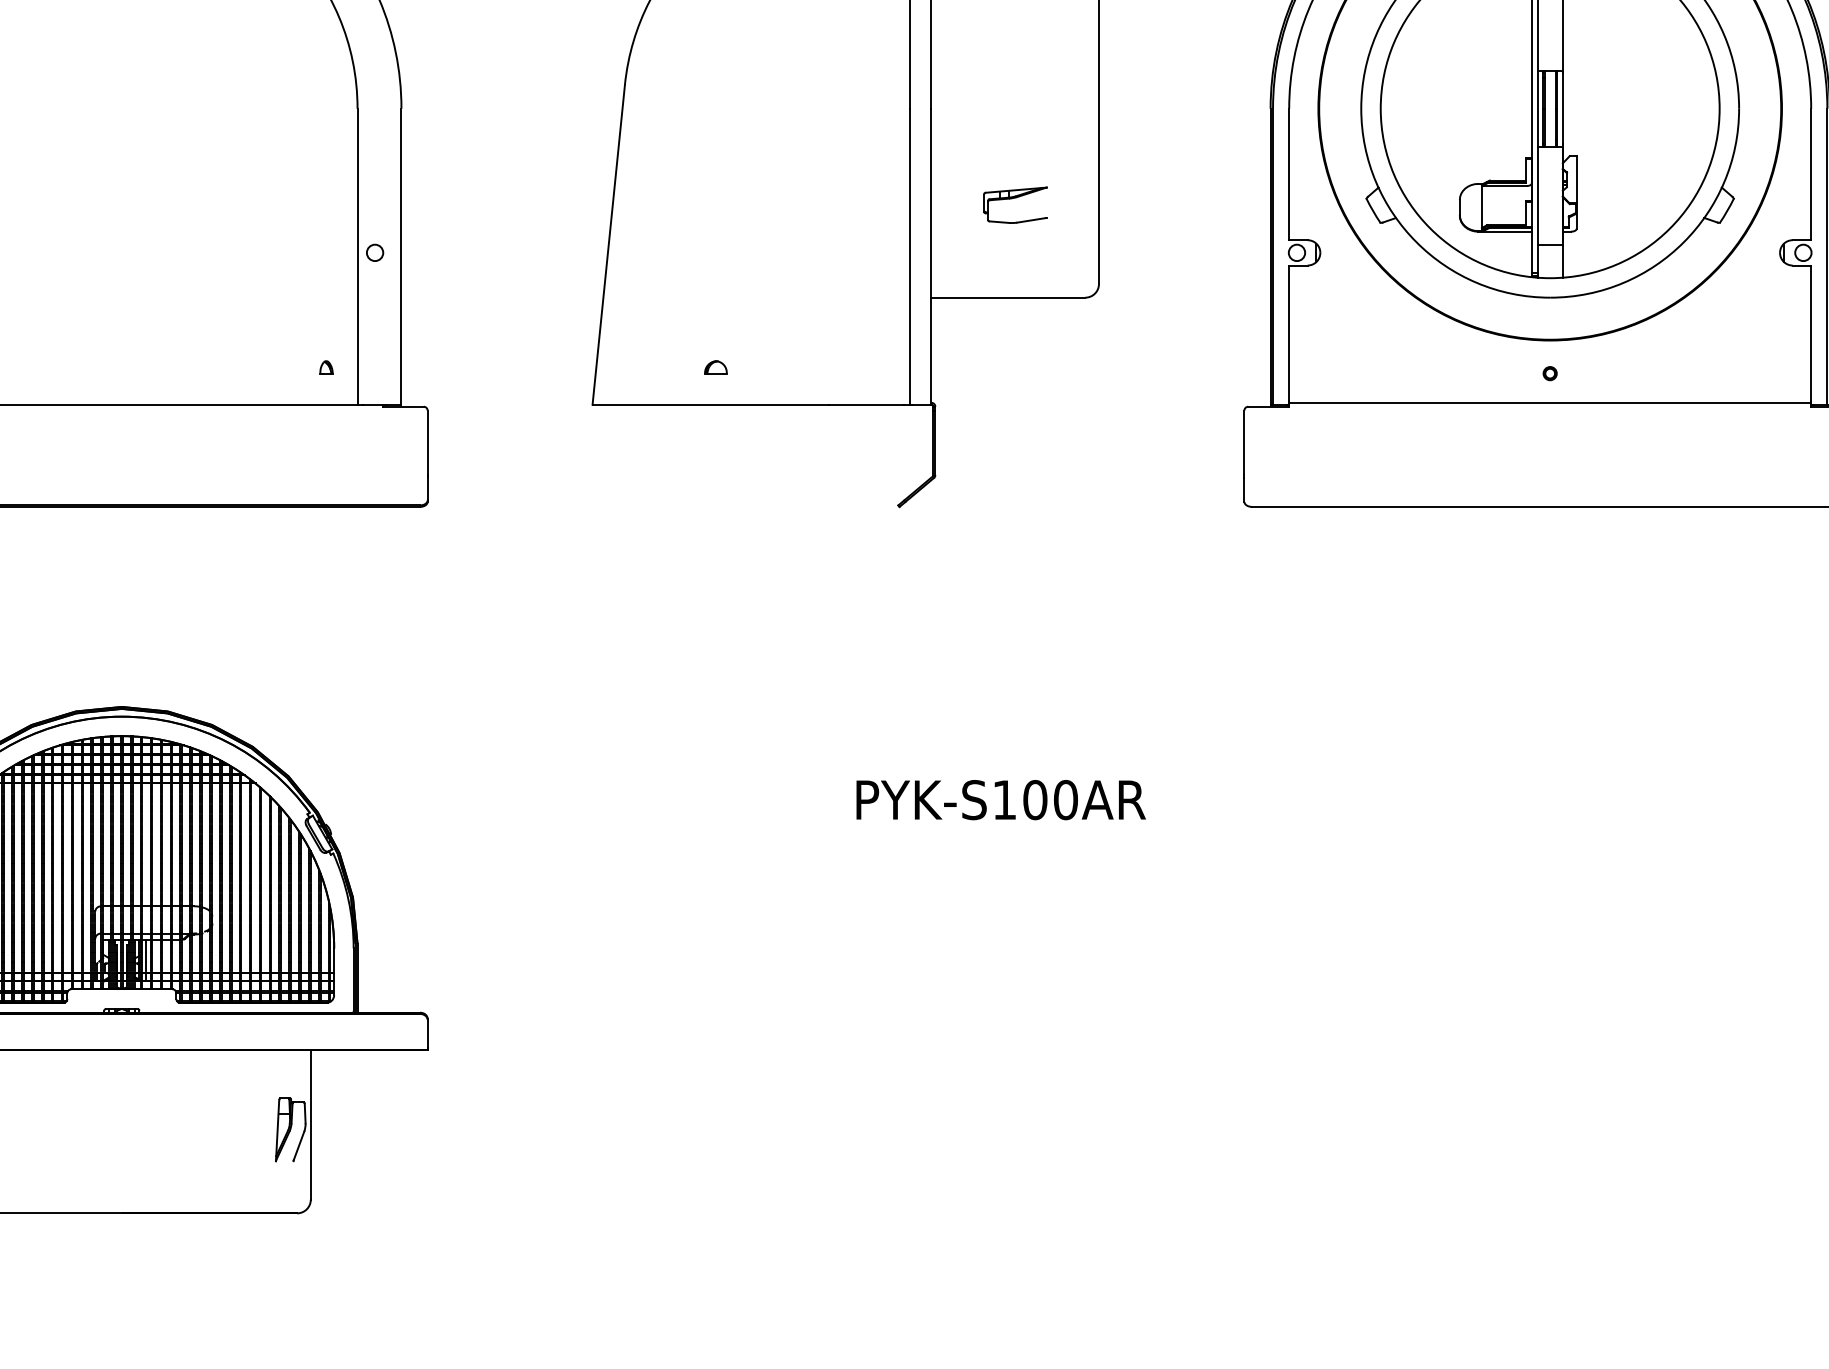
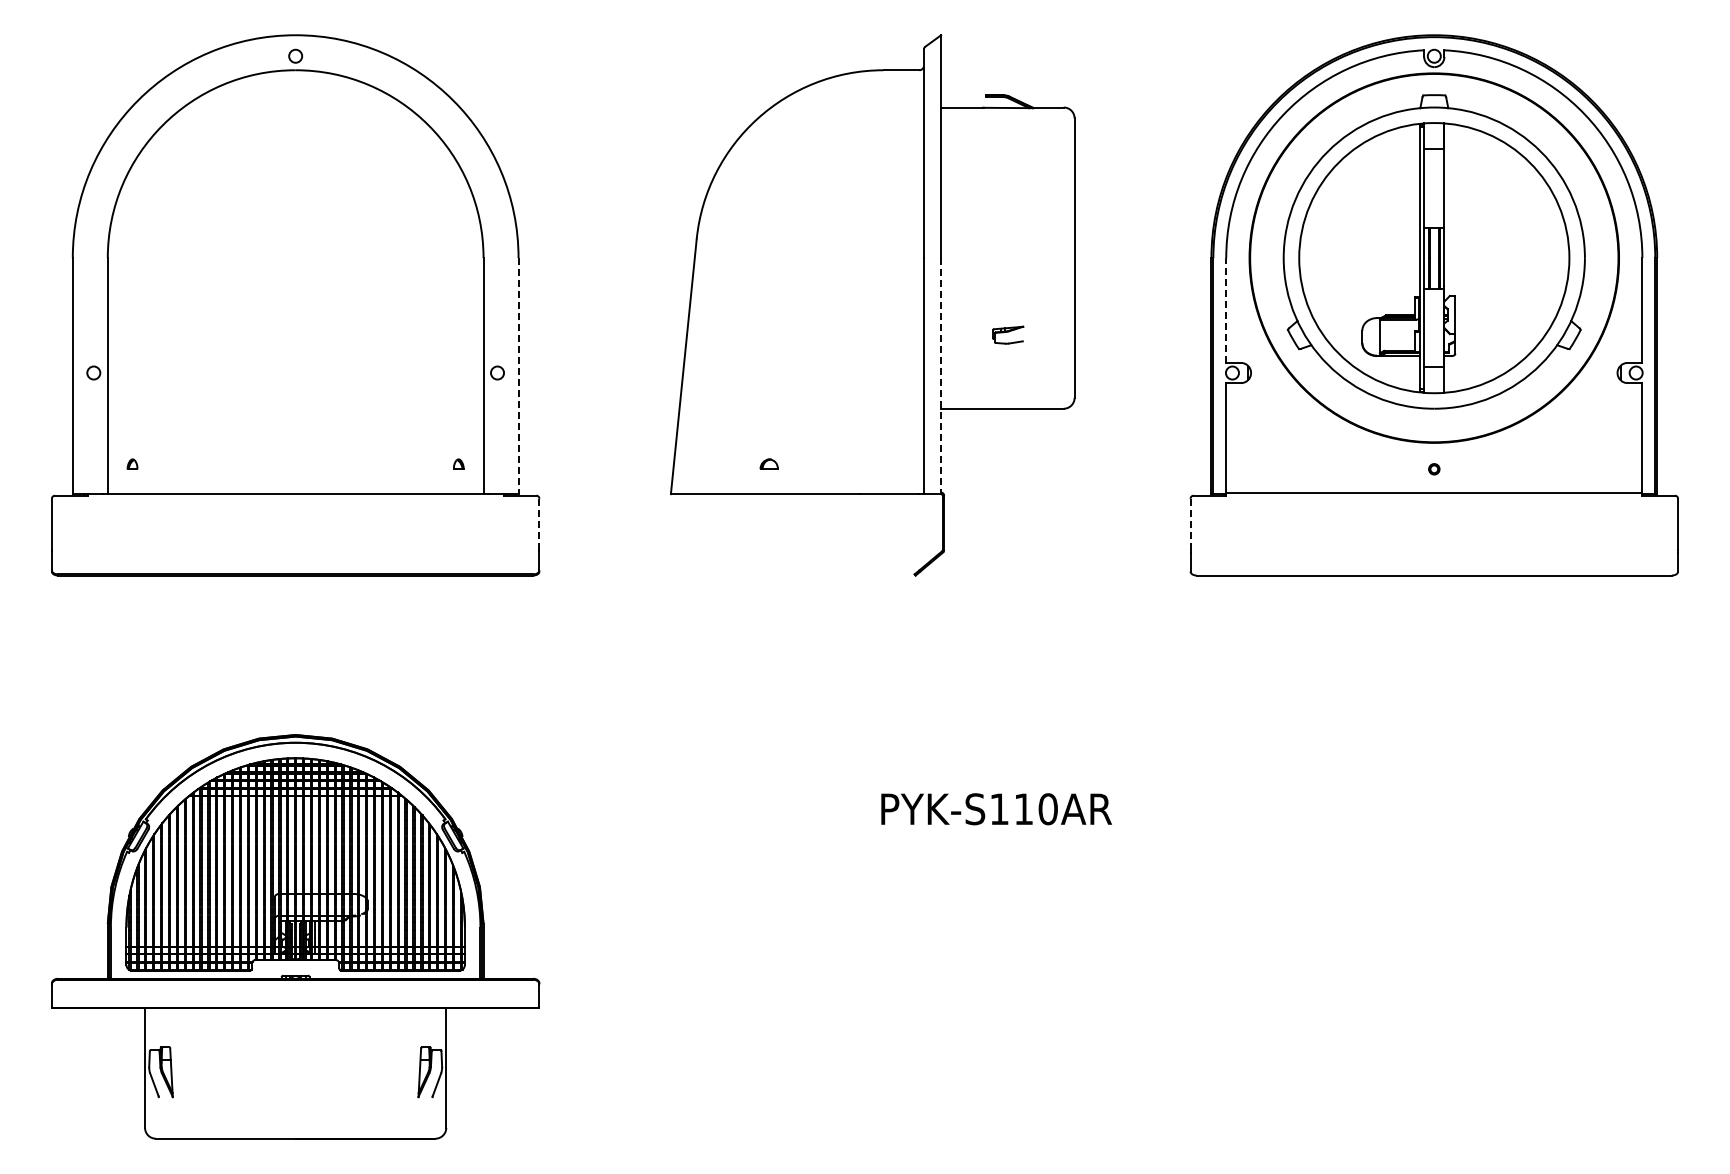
line: (1289, 174) -> (1226, 310), solid -> dashed
part: (1016, 205) -> (1008, 335), size x0.6
line: (401, 257) -> (518, 376), solid -> dashed
line: (931, 257) -> (941, 376), solid -> dashed
line: (427, 442) -> (539, 524), solid -> dashed
line: (1244, 442) -> (1190, 524), solid -> dashed
text: (1034, 800) -> (1023, 809), PYK-S100AR -> PYK-S110AR

